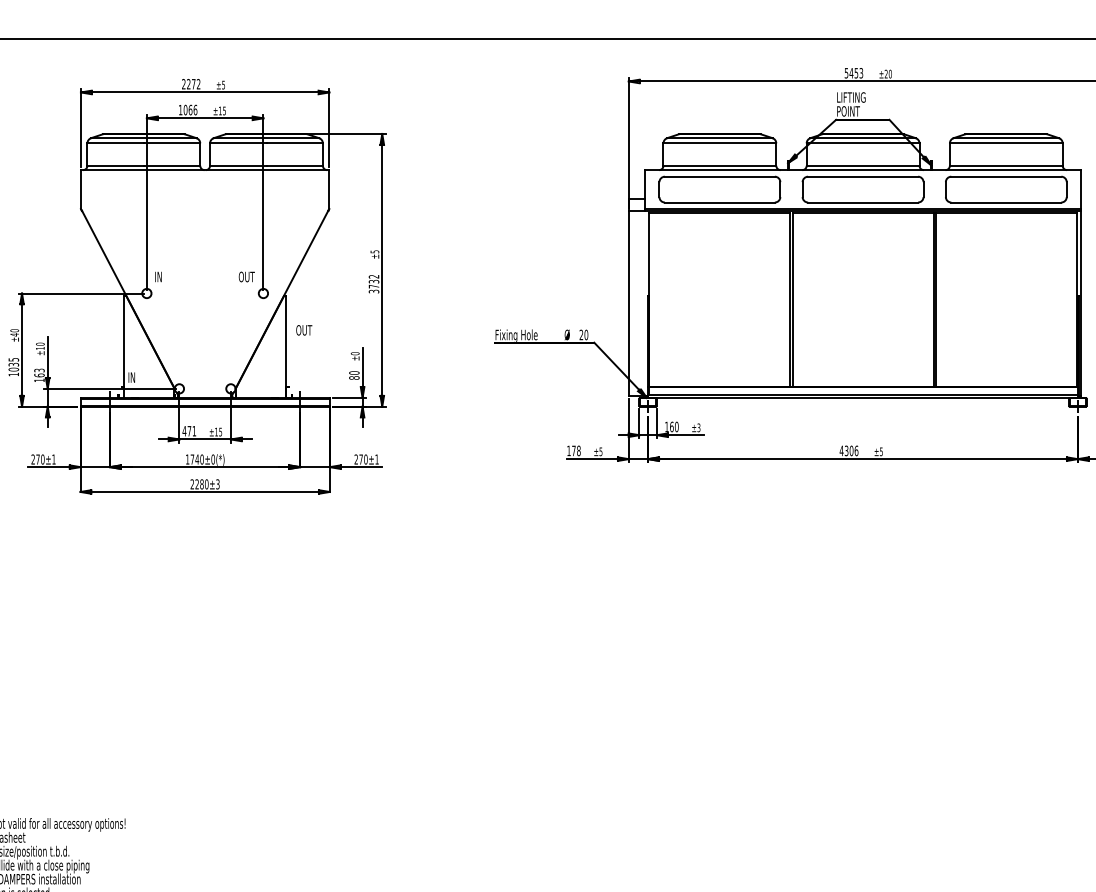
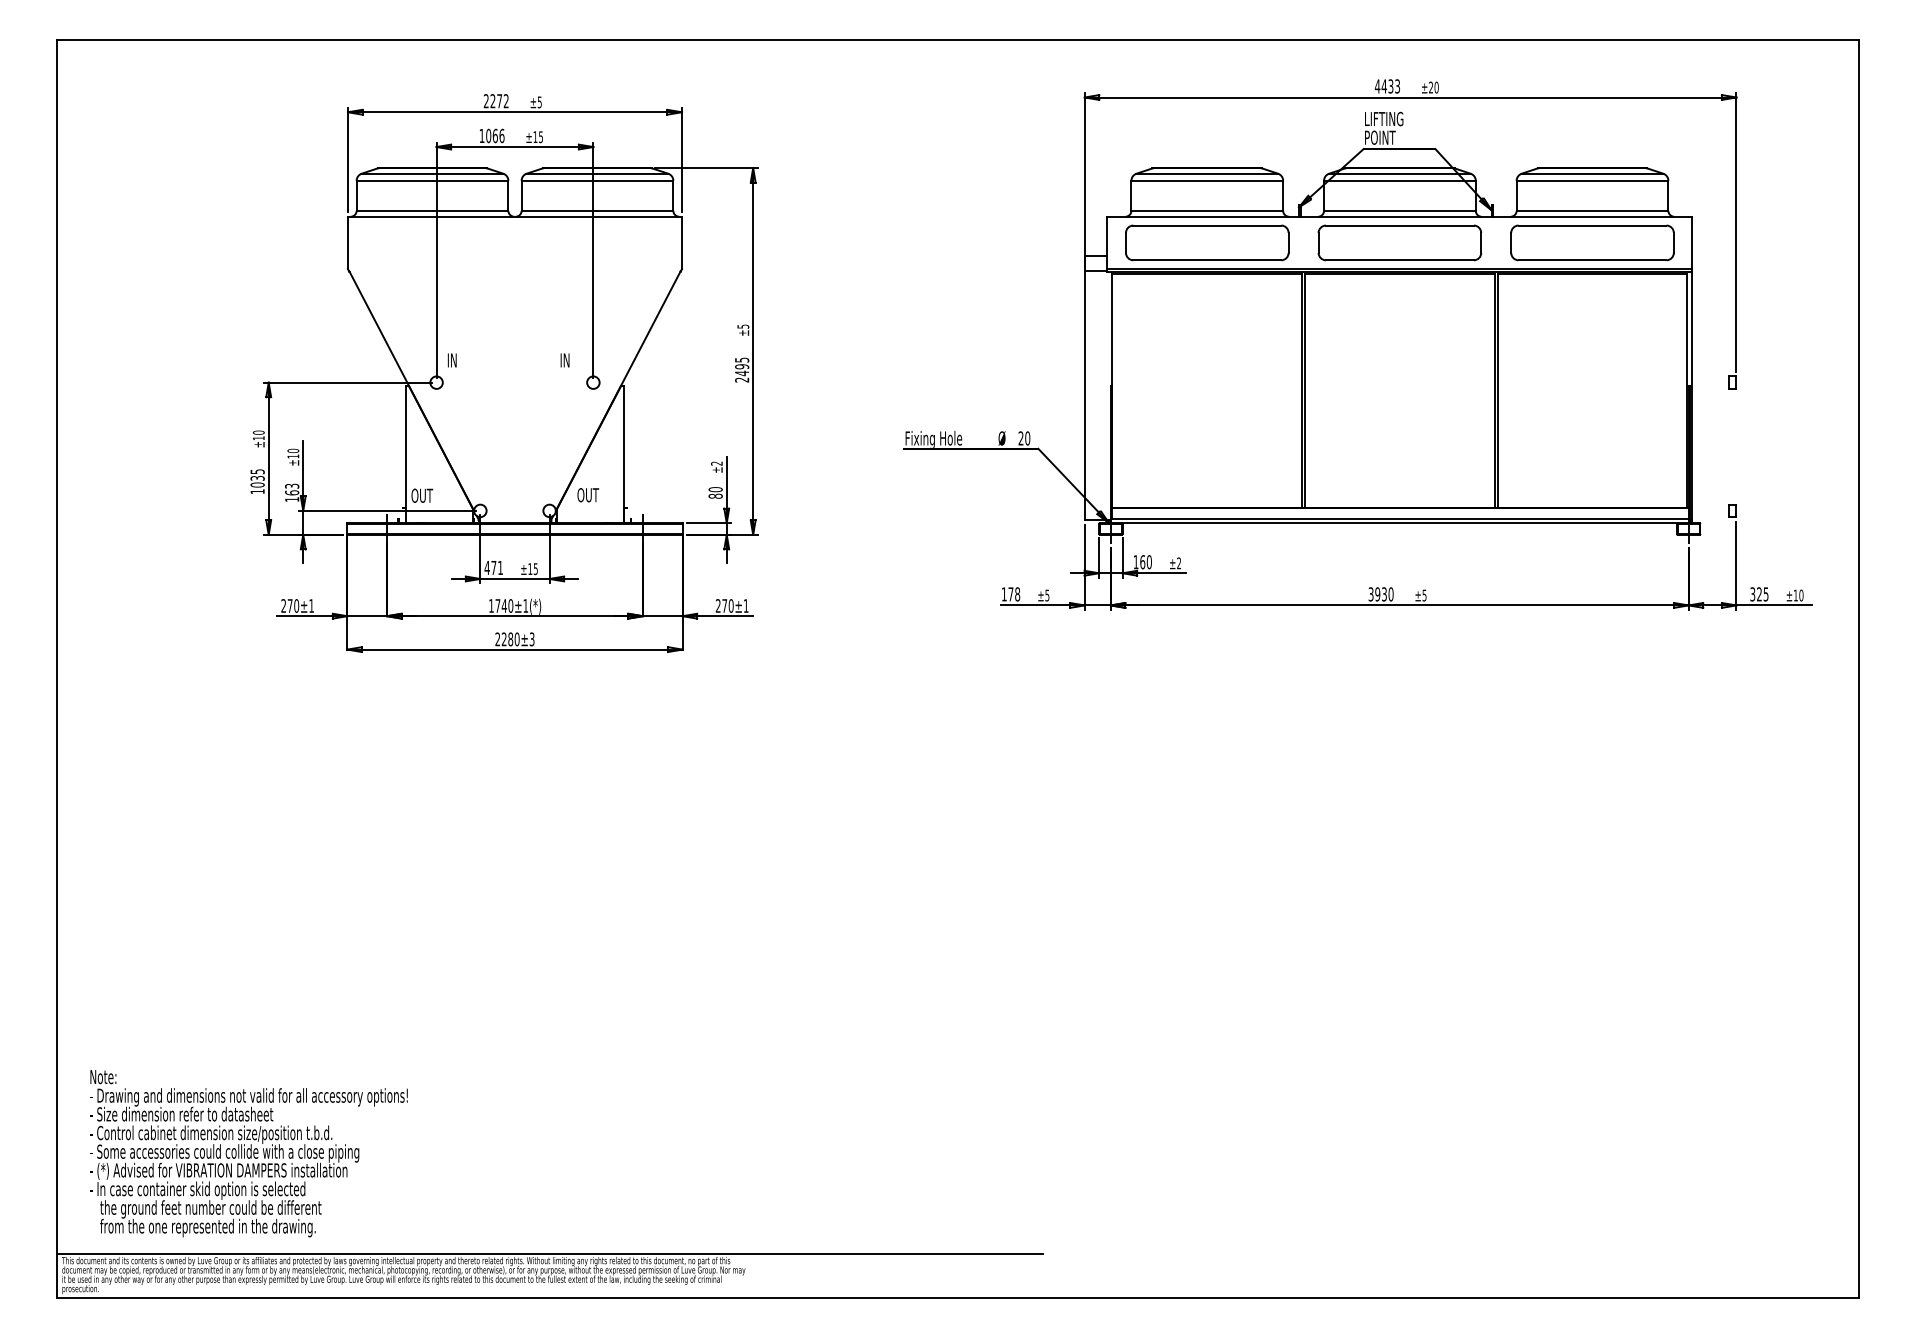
text: (850, 73) -> (1383, 86), 5453 -> 4433
text: (246, 277) -> (570, 360), OUT -> IN
text: (374, 283) -> (742, 369), 3732 -> 2495
text: (304, 330) -> (588, 495), moved
text: (14, 335) -> (258, 438), ±40 -> ±10
text: (354, 353) -> (716, 463), ±0 -> ±2
text: (136, 377) -> (422, 495), IN -> OUT
text: (699, 427) -> (1179, 563), ±3 -> ±2
text: (848, 451) -> (1380, 594), 4306 -> 3930
text: (212, 459) -> (525, 605), 1740±0(*) -> 1740±1(*)

